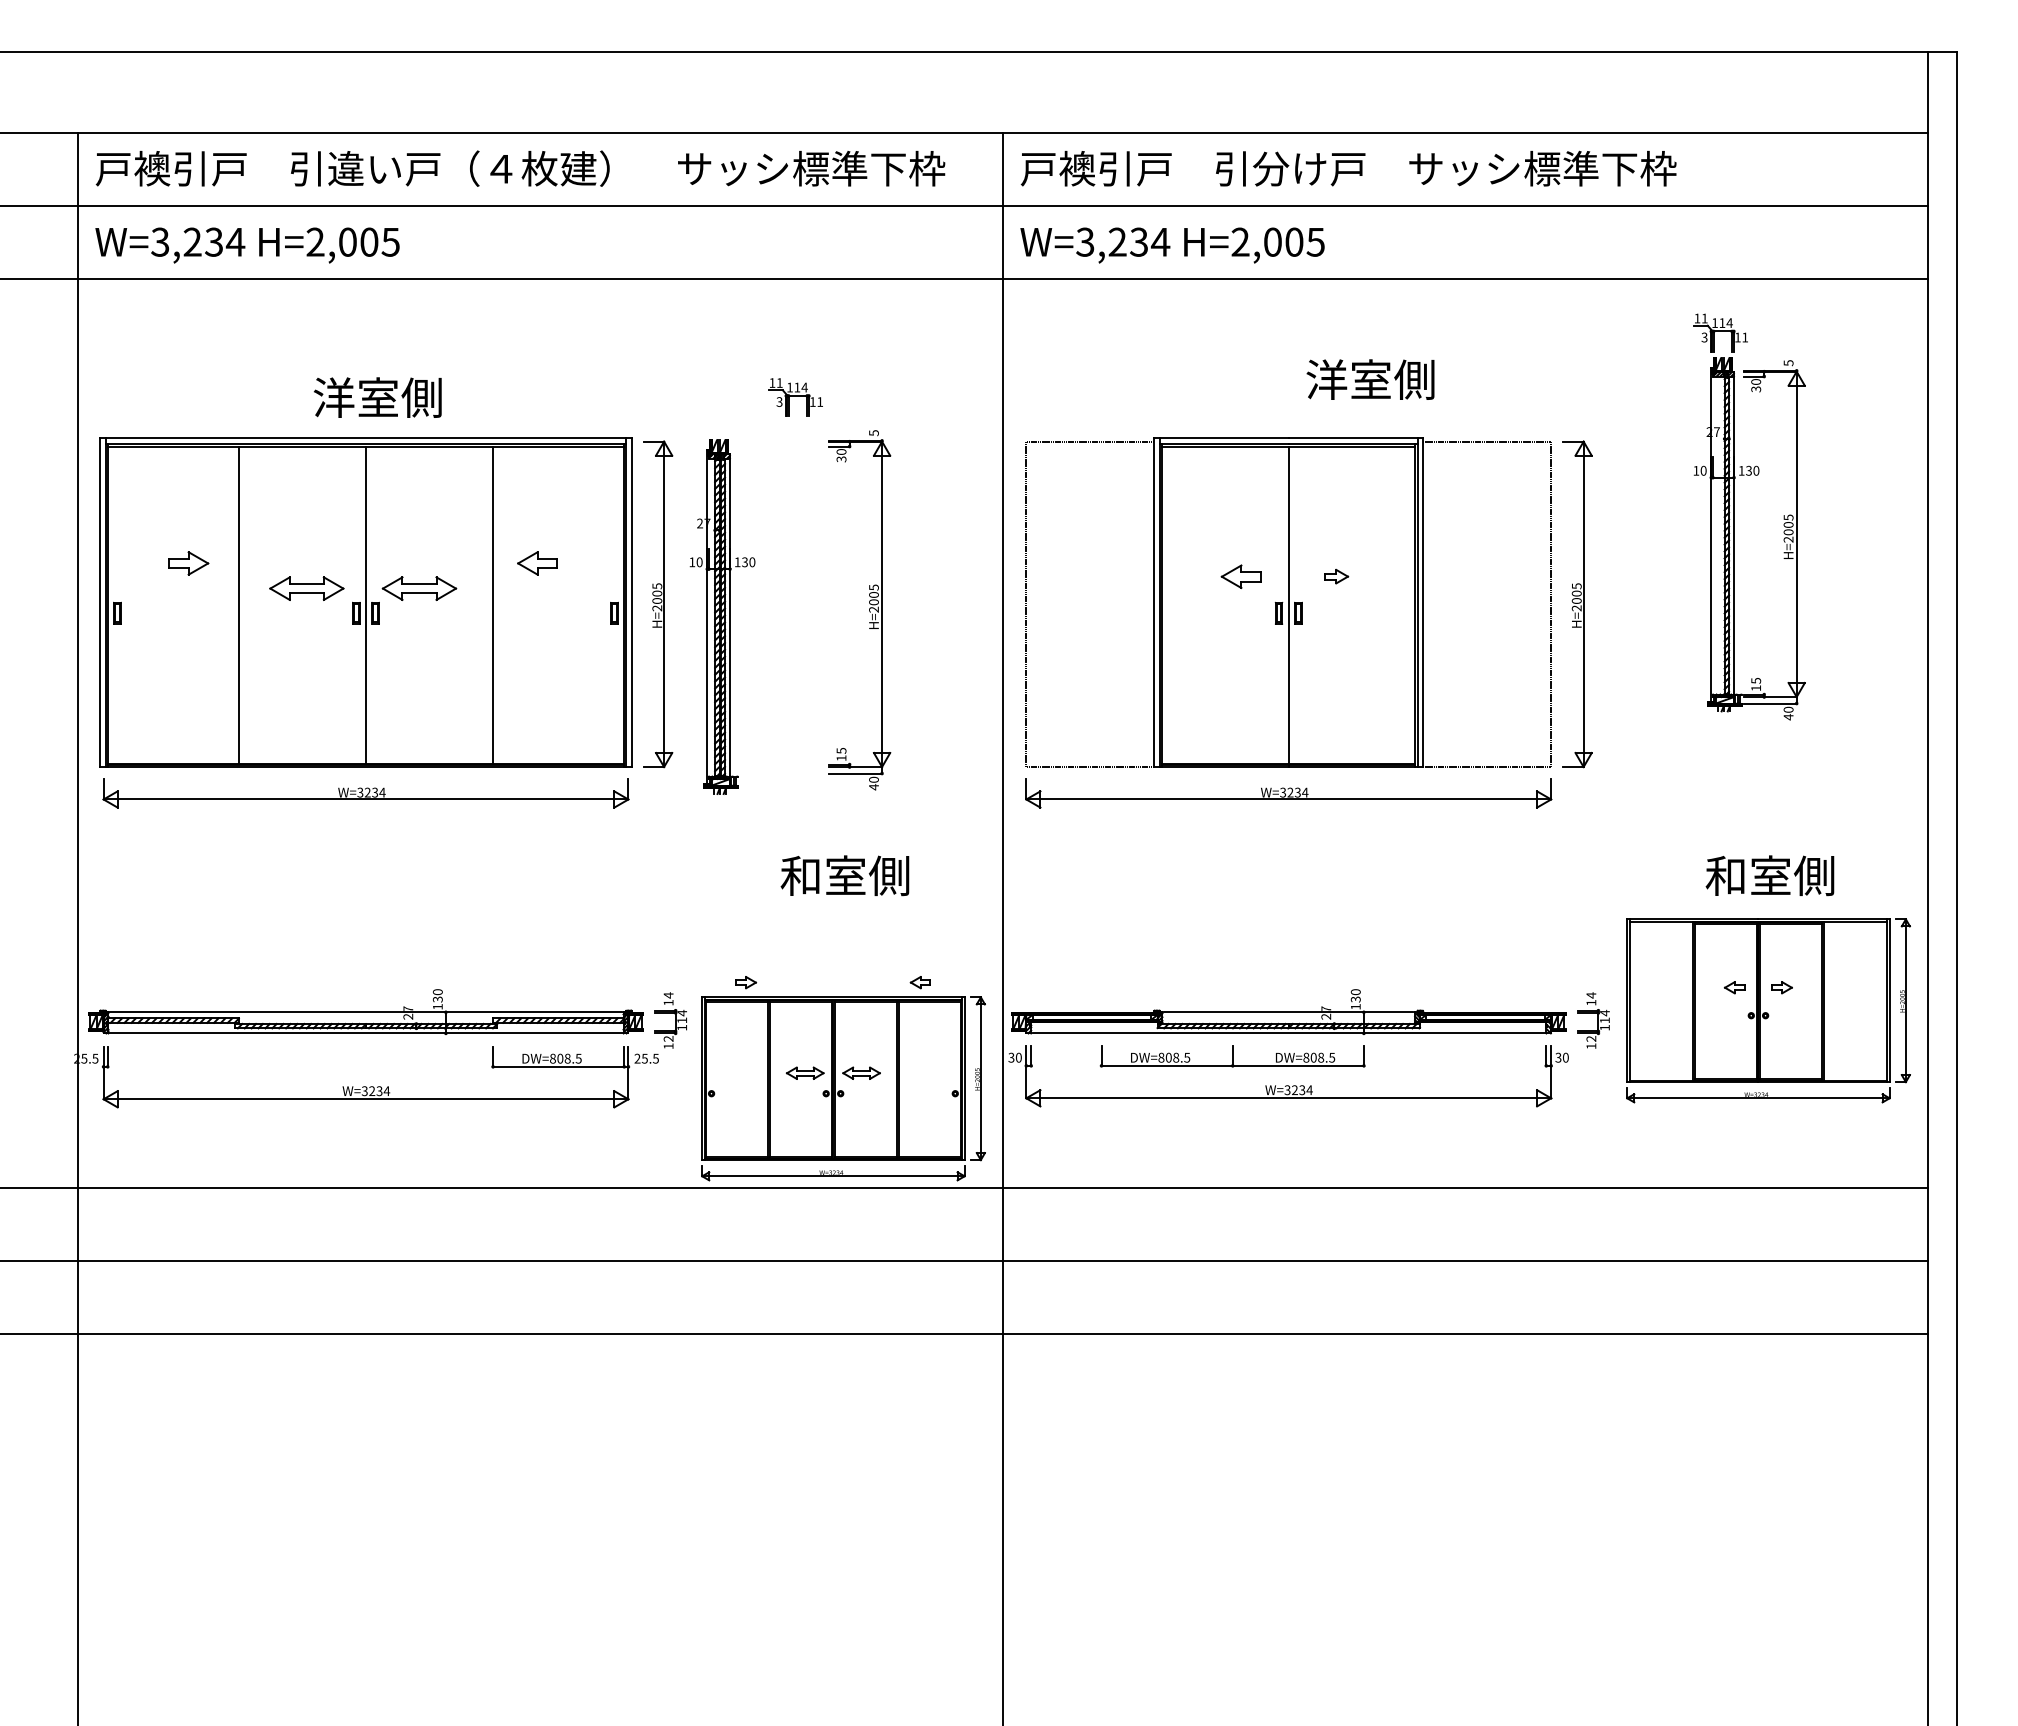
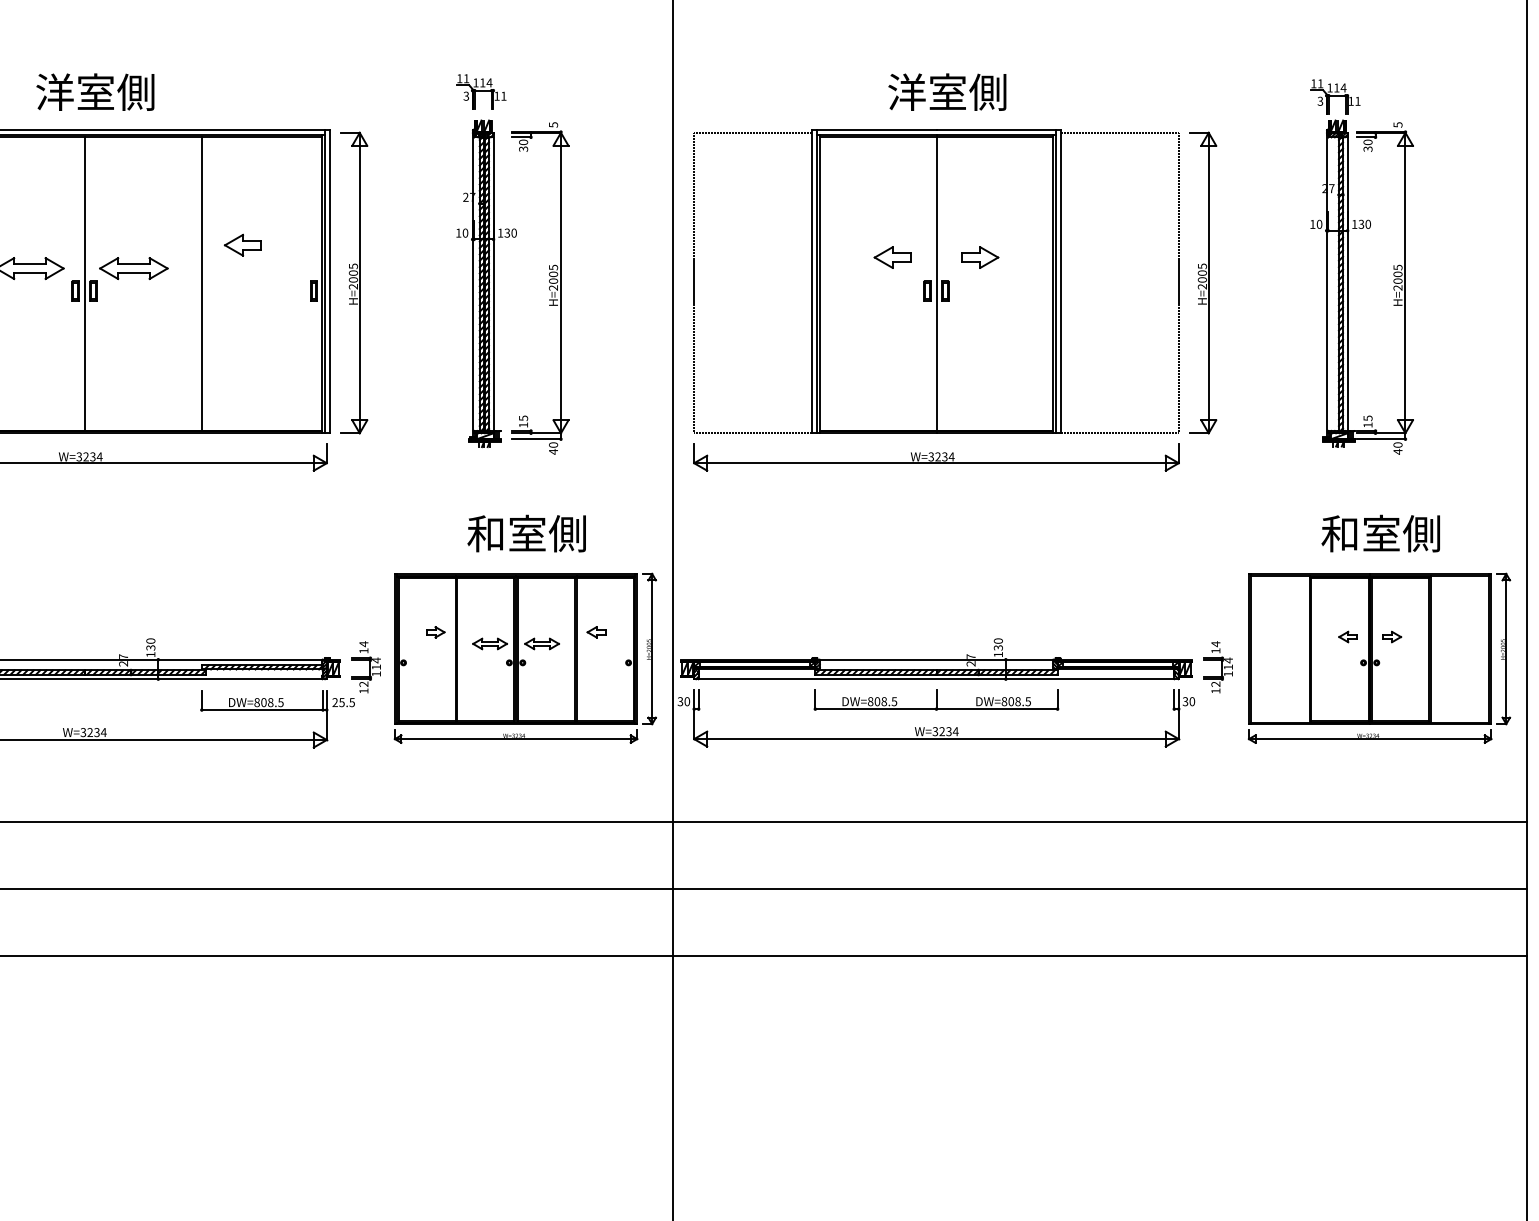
text: (1370, 379) -> (947, 92), moved
part: (1734, 516) -> (1348, 266), moved
part: (1336, 576) -> (980, 257), size x1.67
part: (722, 616) -> (486, 283), moved
part: (1232, 1056) -> (936, 700), moved
part: (843, 1088) -> (525, 658), moved

